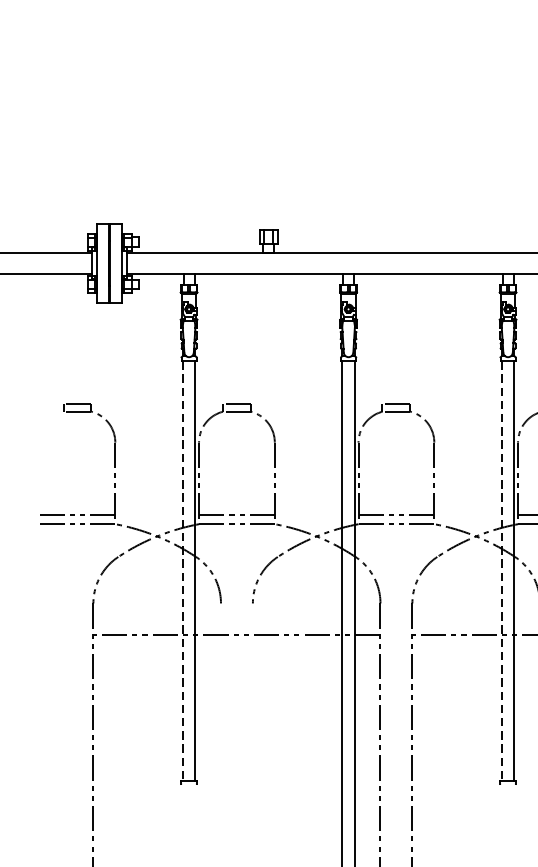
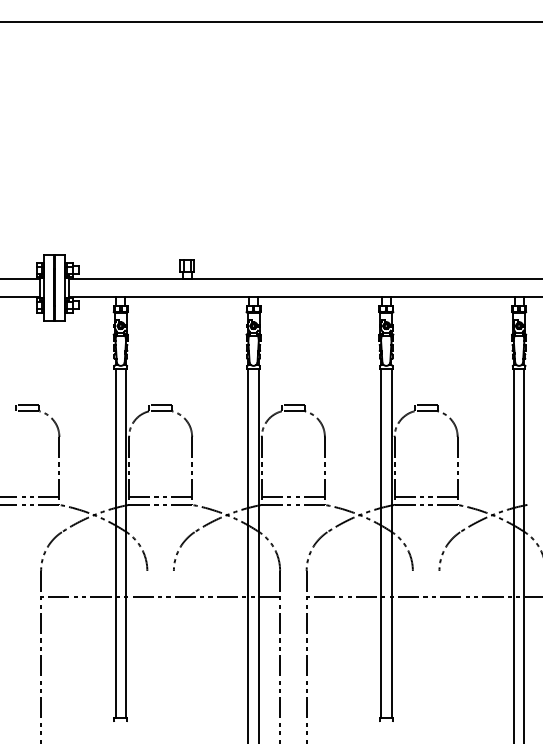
line: (182, 570) -> (115, 543), dashed -> solid
line: (502, 570) -> (381, 543), dashed -> solid

